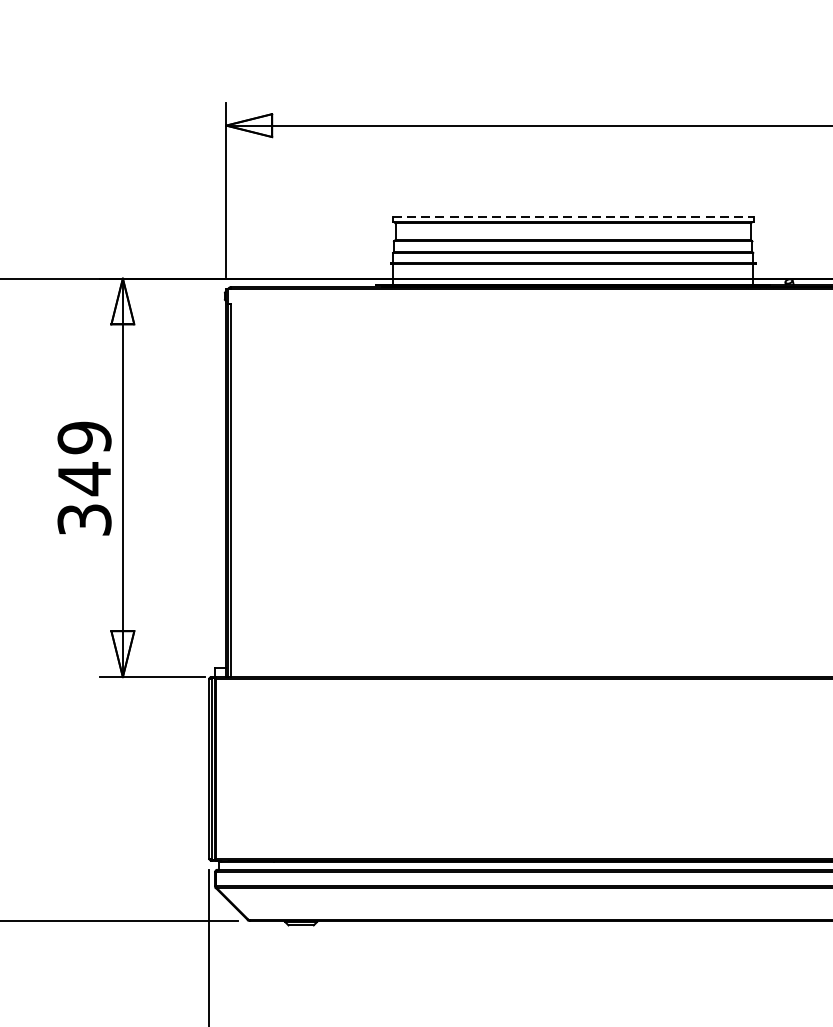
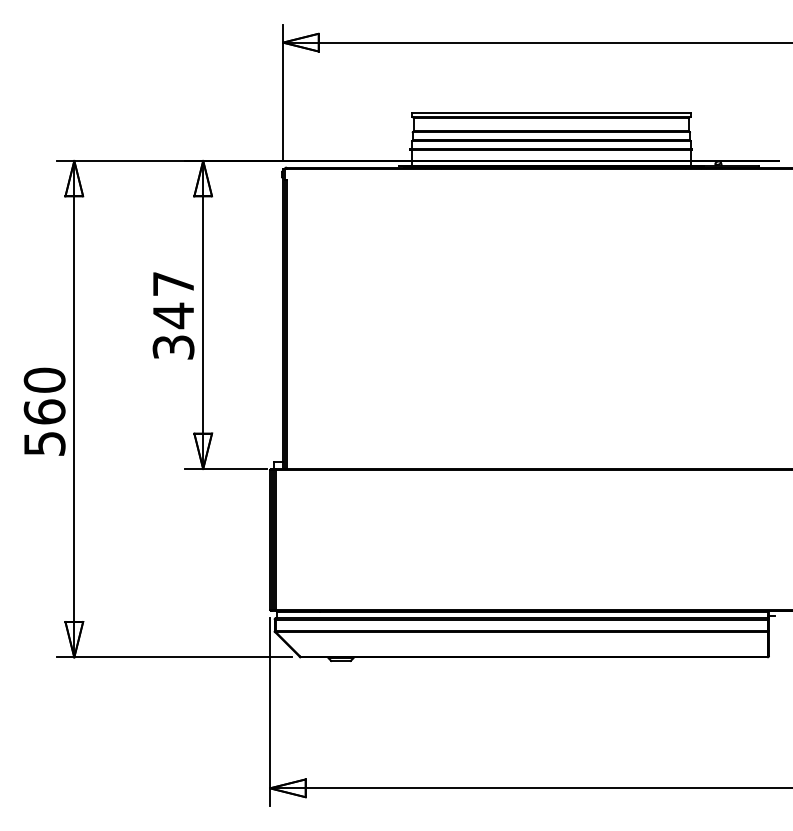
line: (573, 215) -> (551, 112), dashed -> solid
text: (84, 437) -> (173, 283), 349 -> 347

